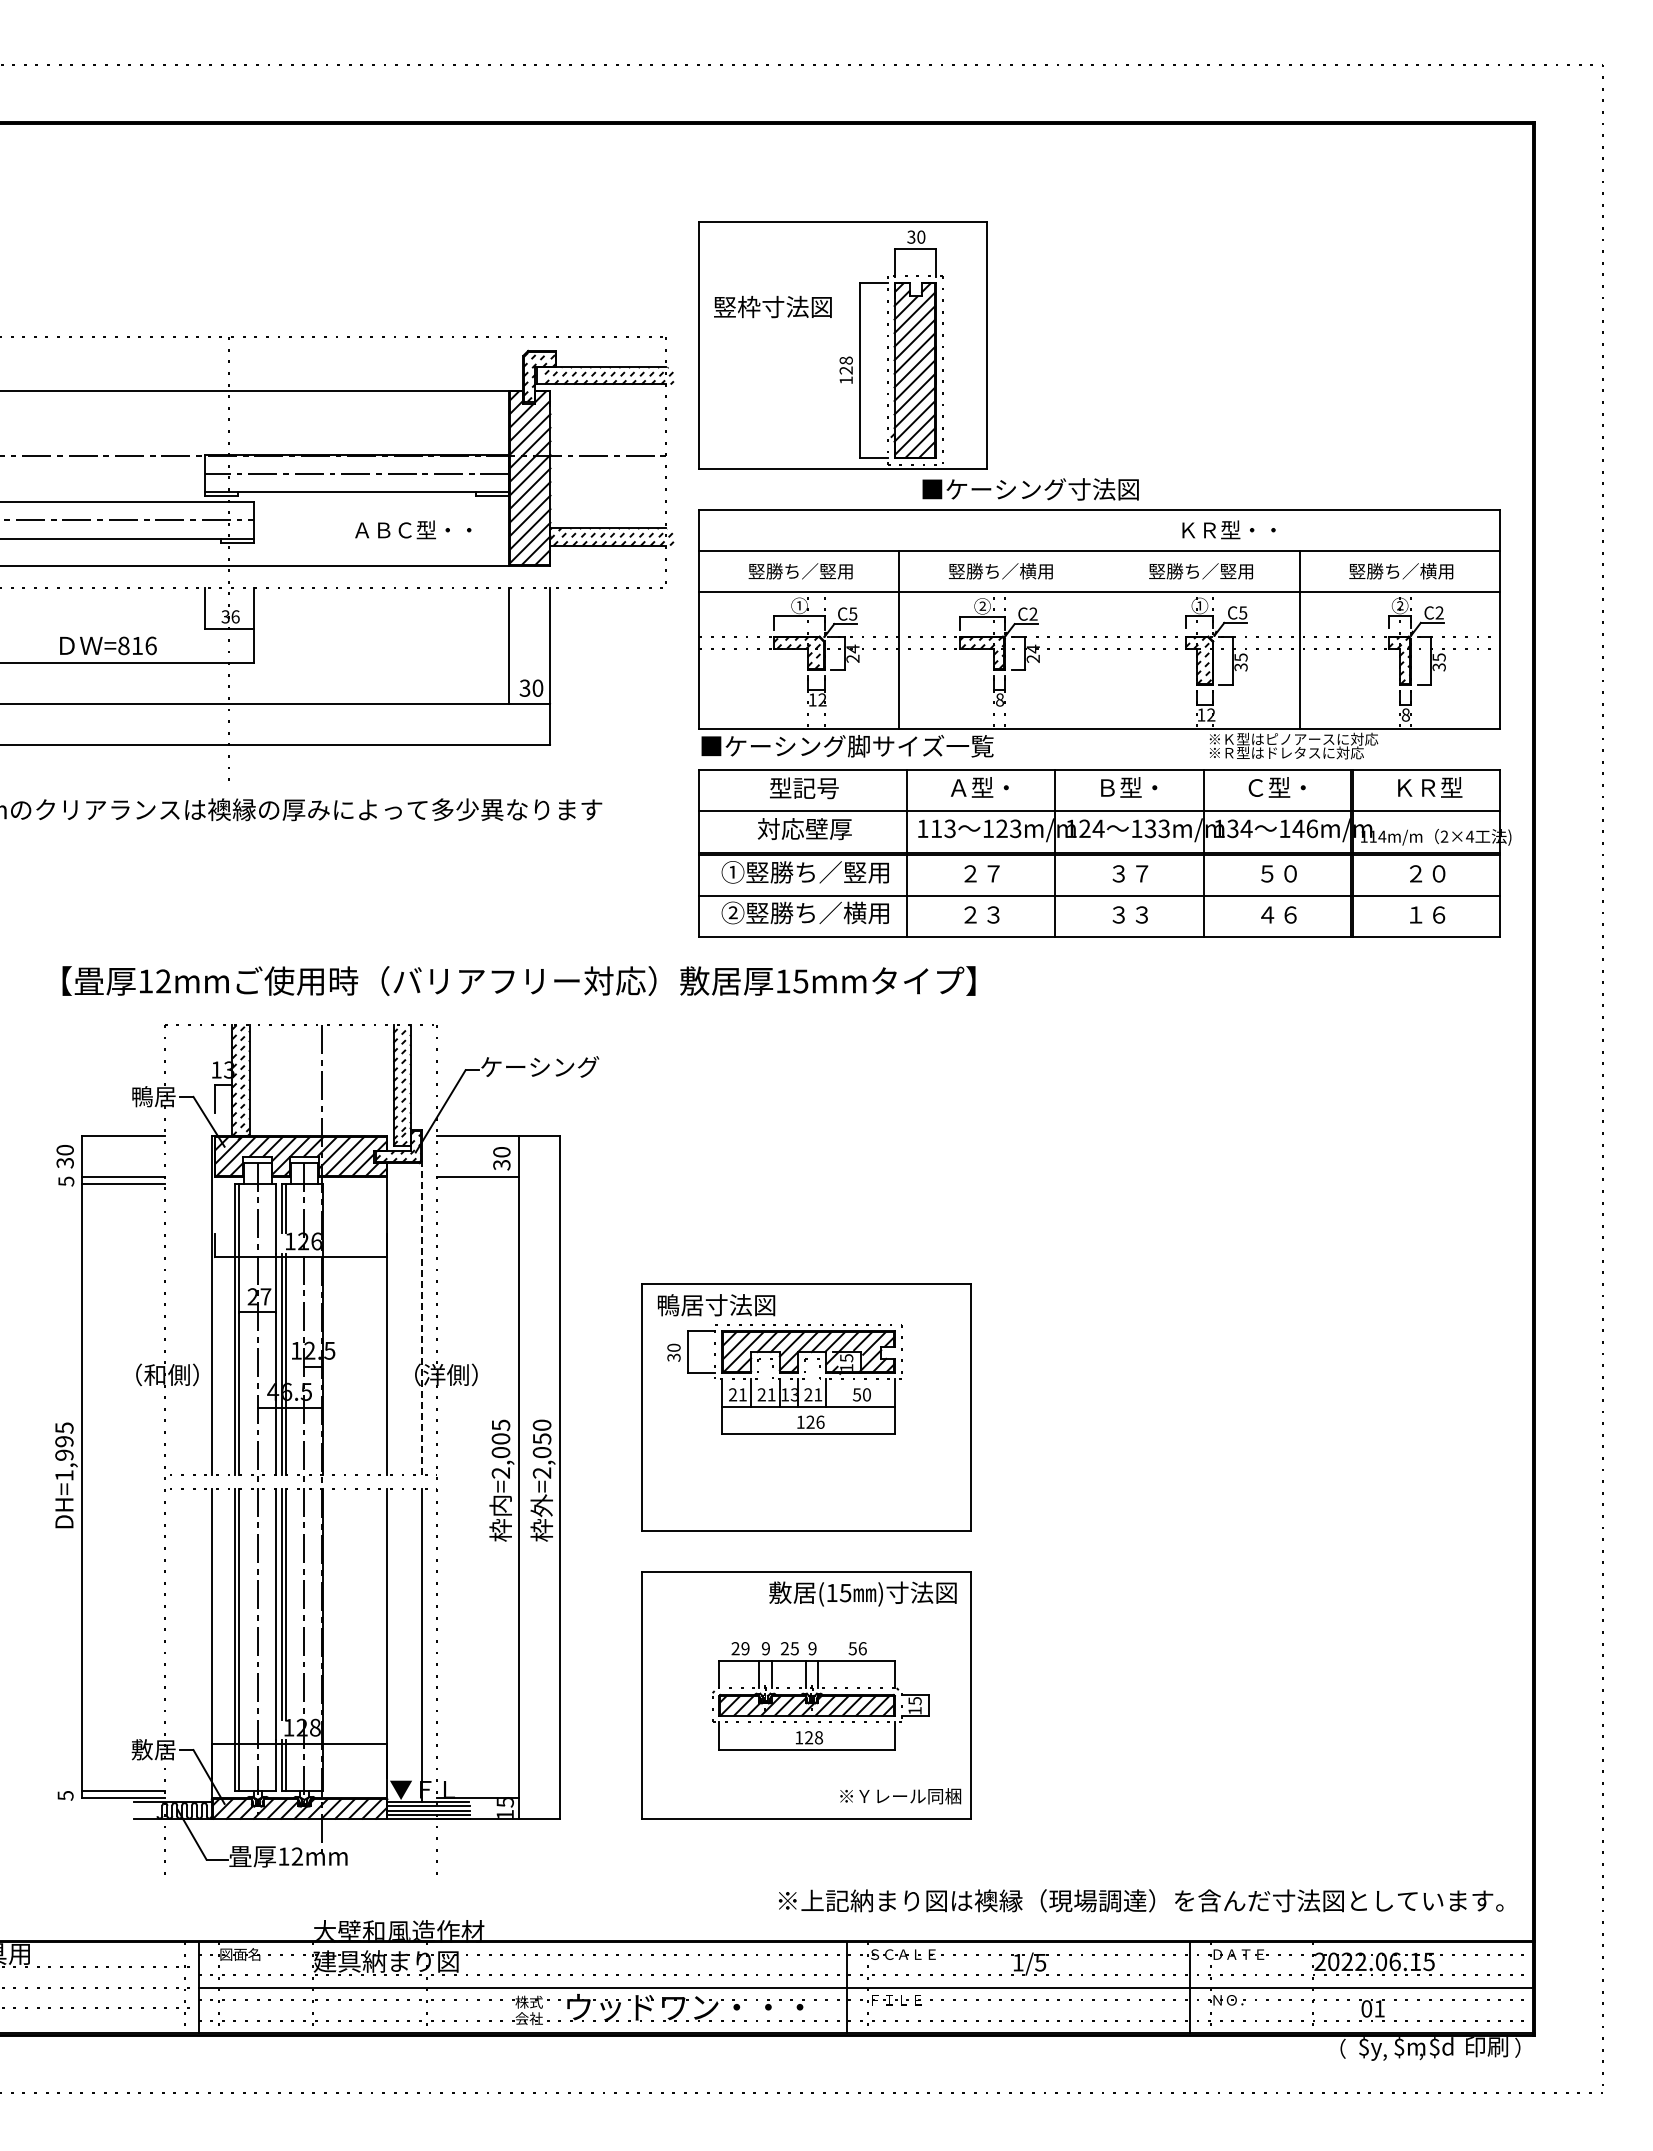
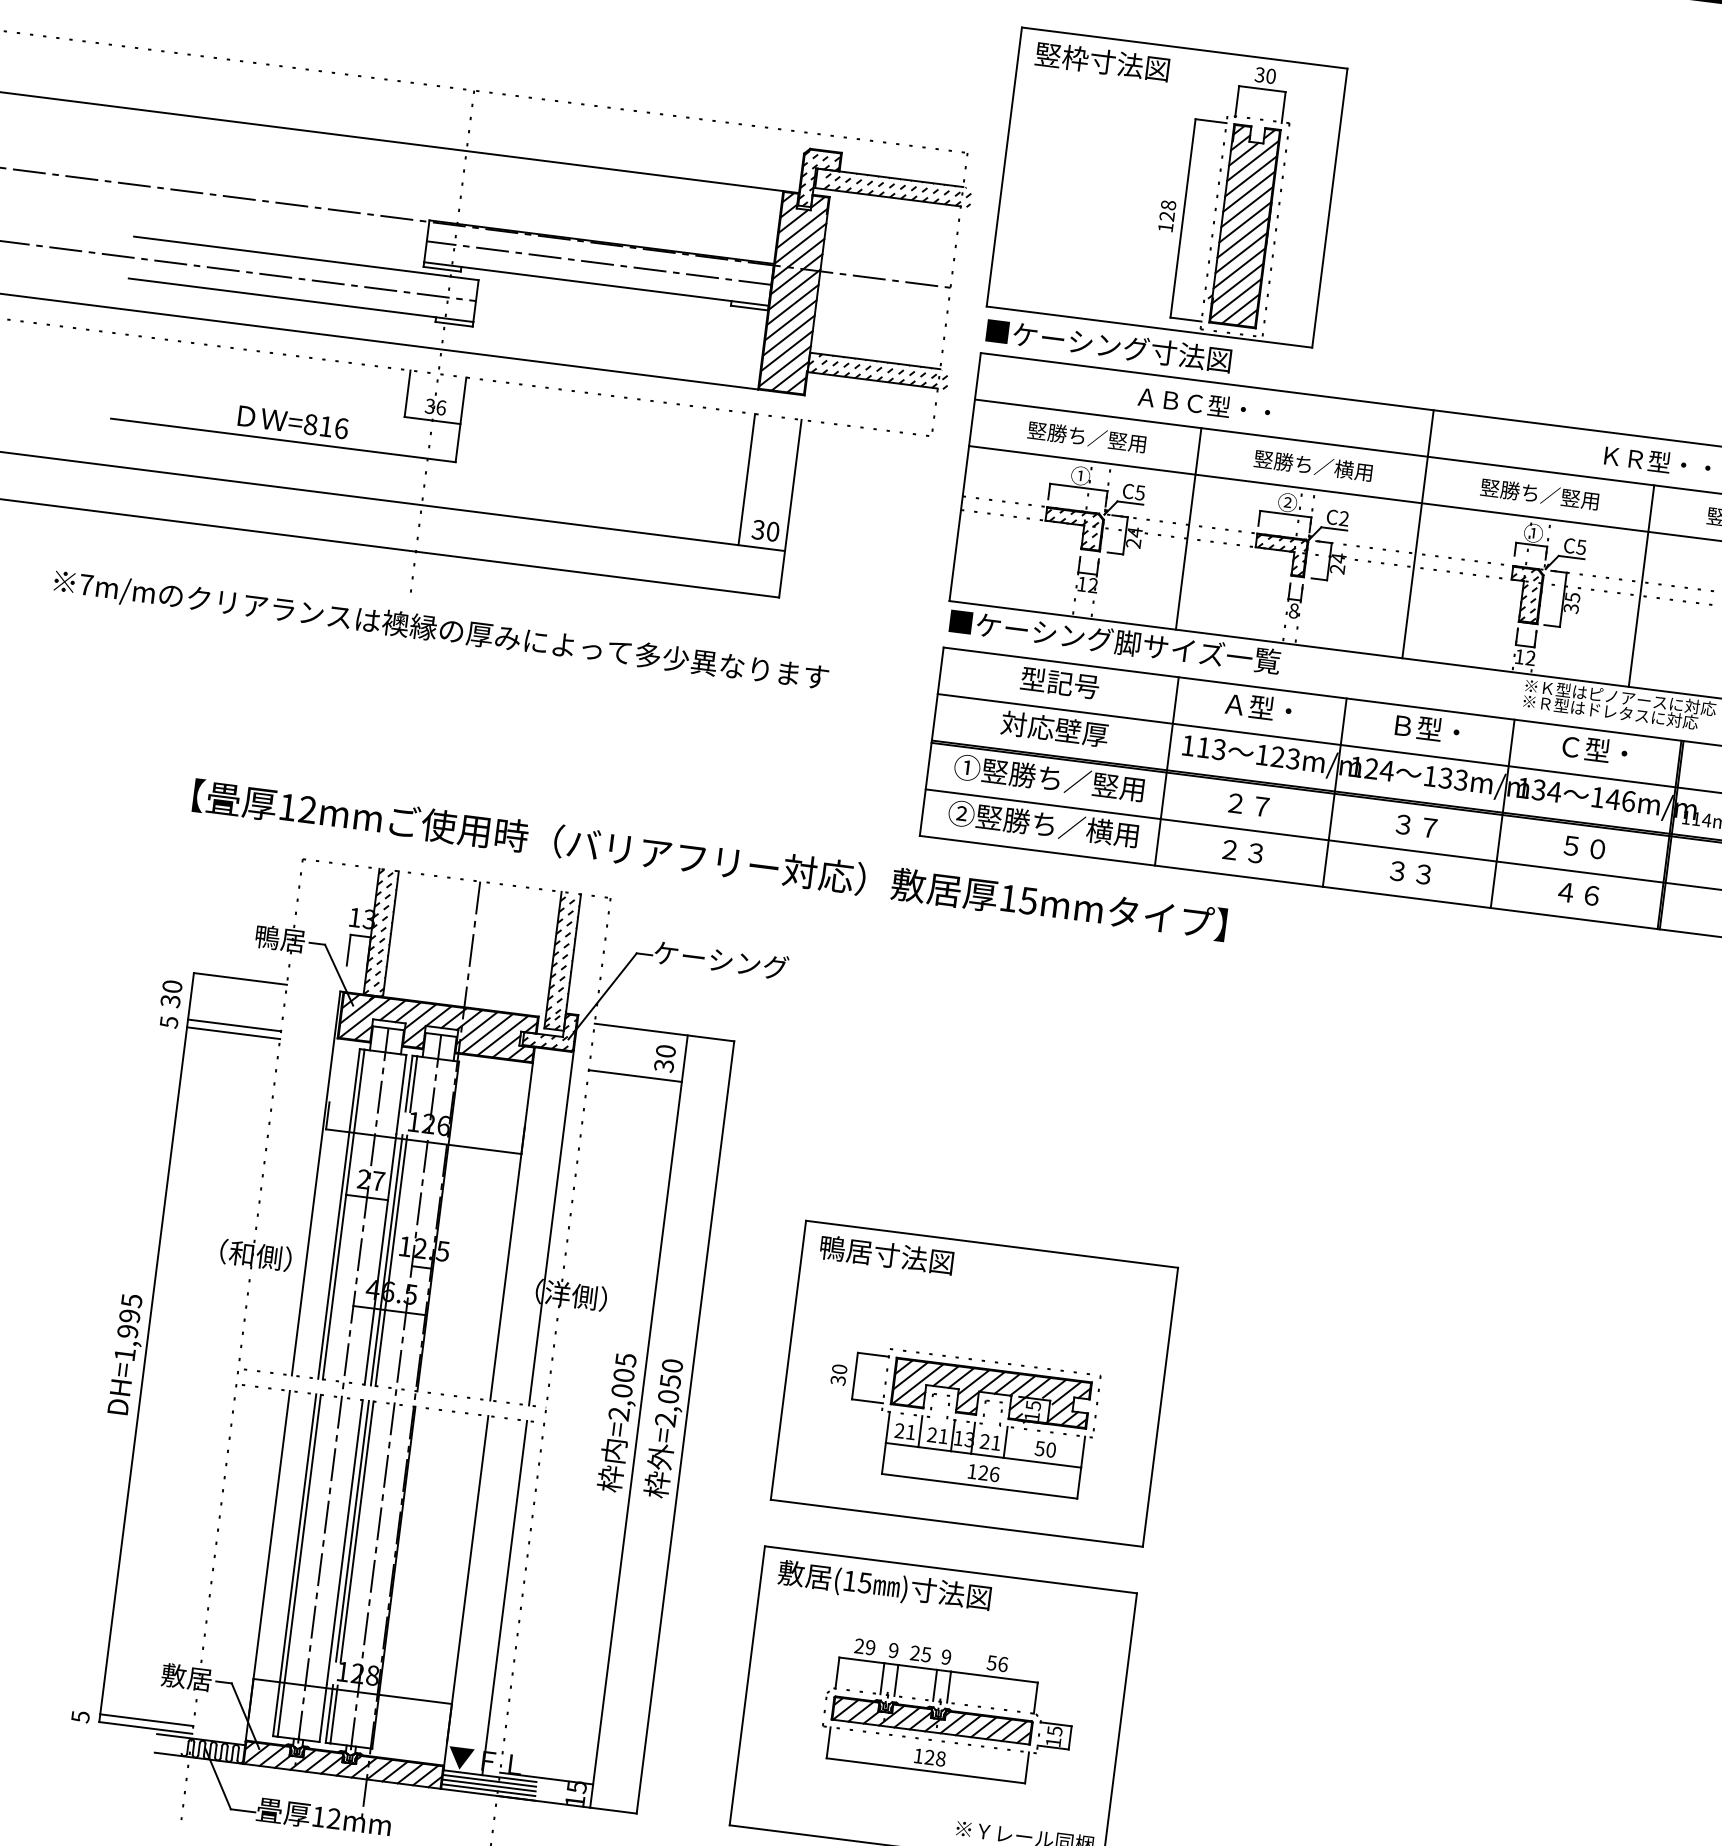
text: (772, 306) -> (1102, 61), moved
text: (1030, 489) -> (1108, 345), moved
text: (413, 529) -> (1204, 403), moved
text: (1228, 529) -> (1657, 461), moved
line: (1099, 619) -> (1418, 534), added
line: (421, 1317) -> (551, 1226), dashed -> solid
part: (784, 1379) -> (960, 1420), moved
text: (862, 1593) -> (884, 1585), moved

